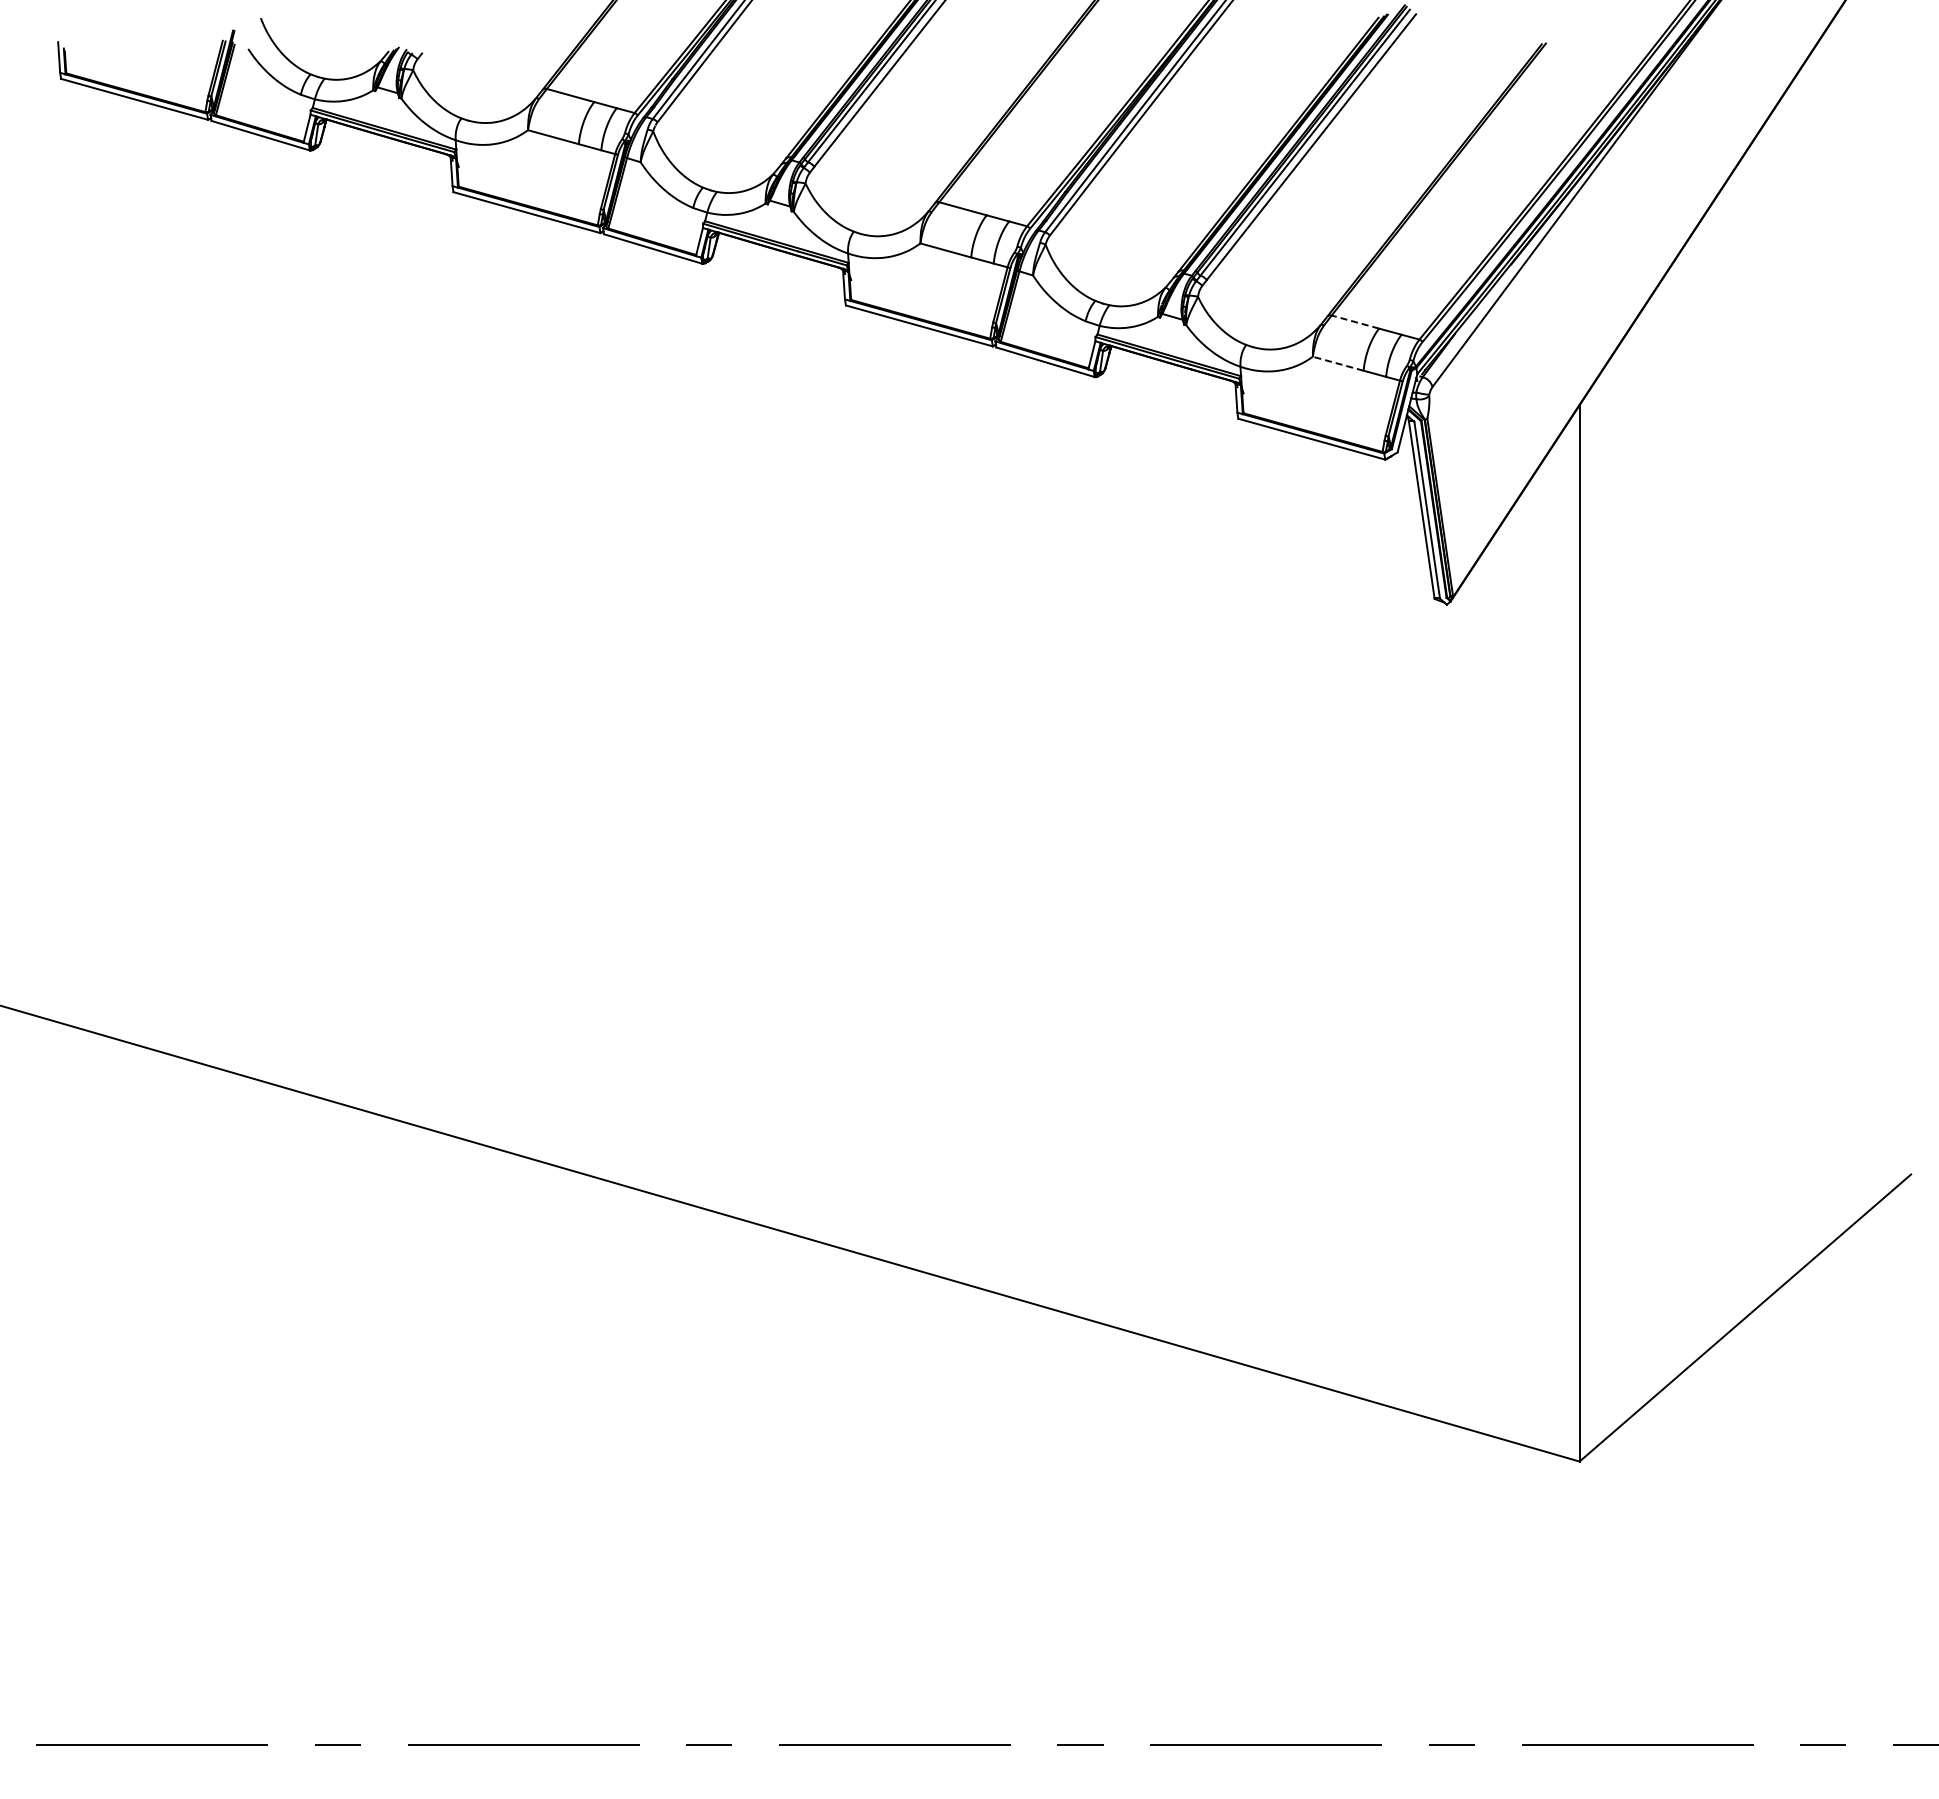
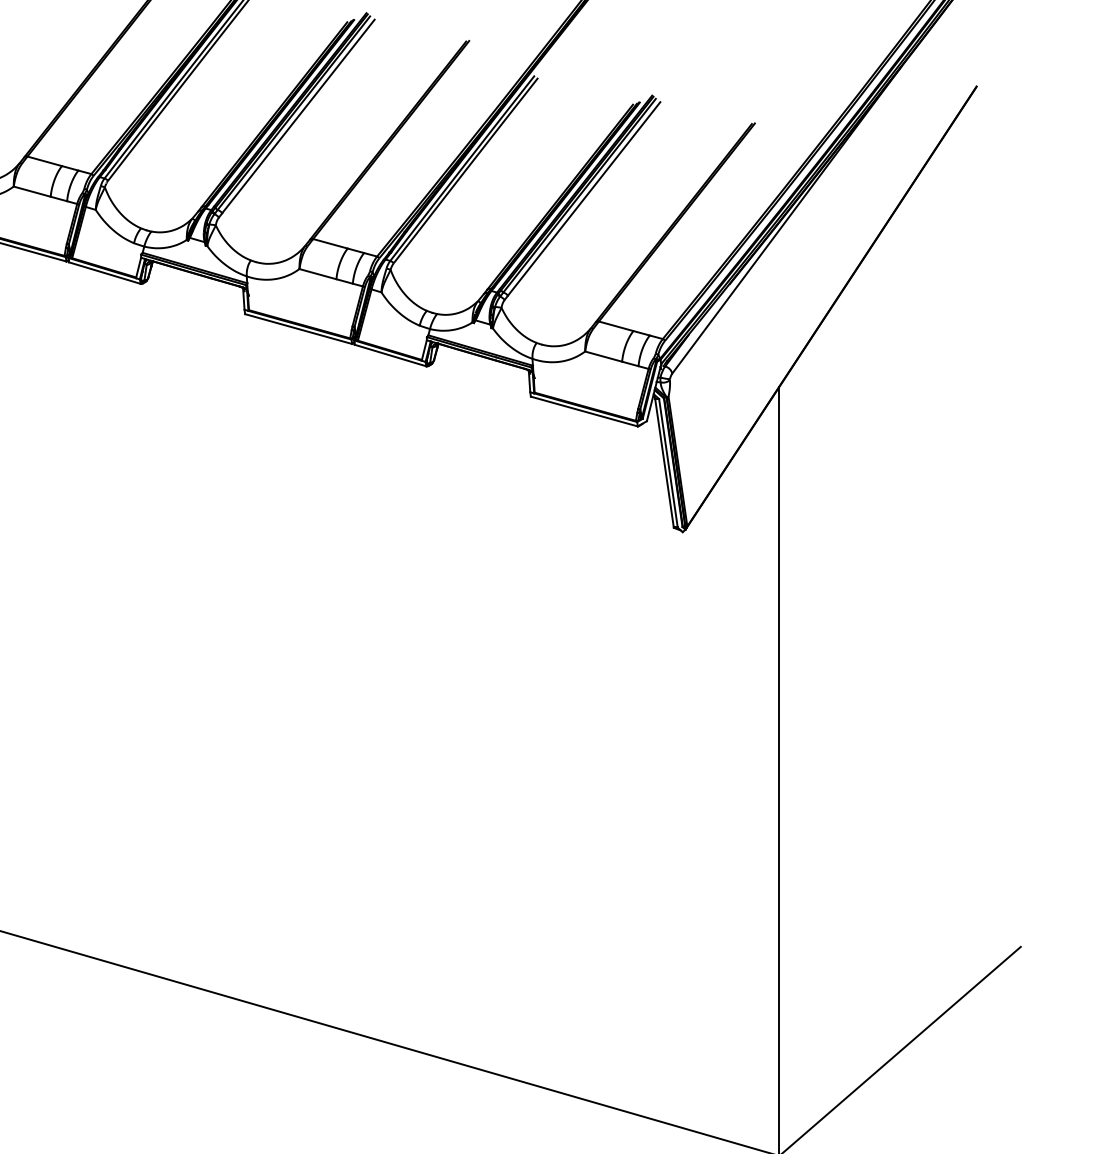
line: (1355, 322) -> (616, 326), dashed -> solid
line: (1337, 363) -> (603, 356), dashed -> solid

